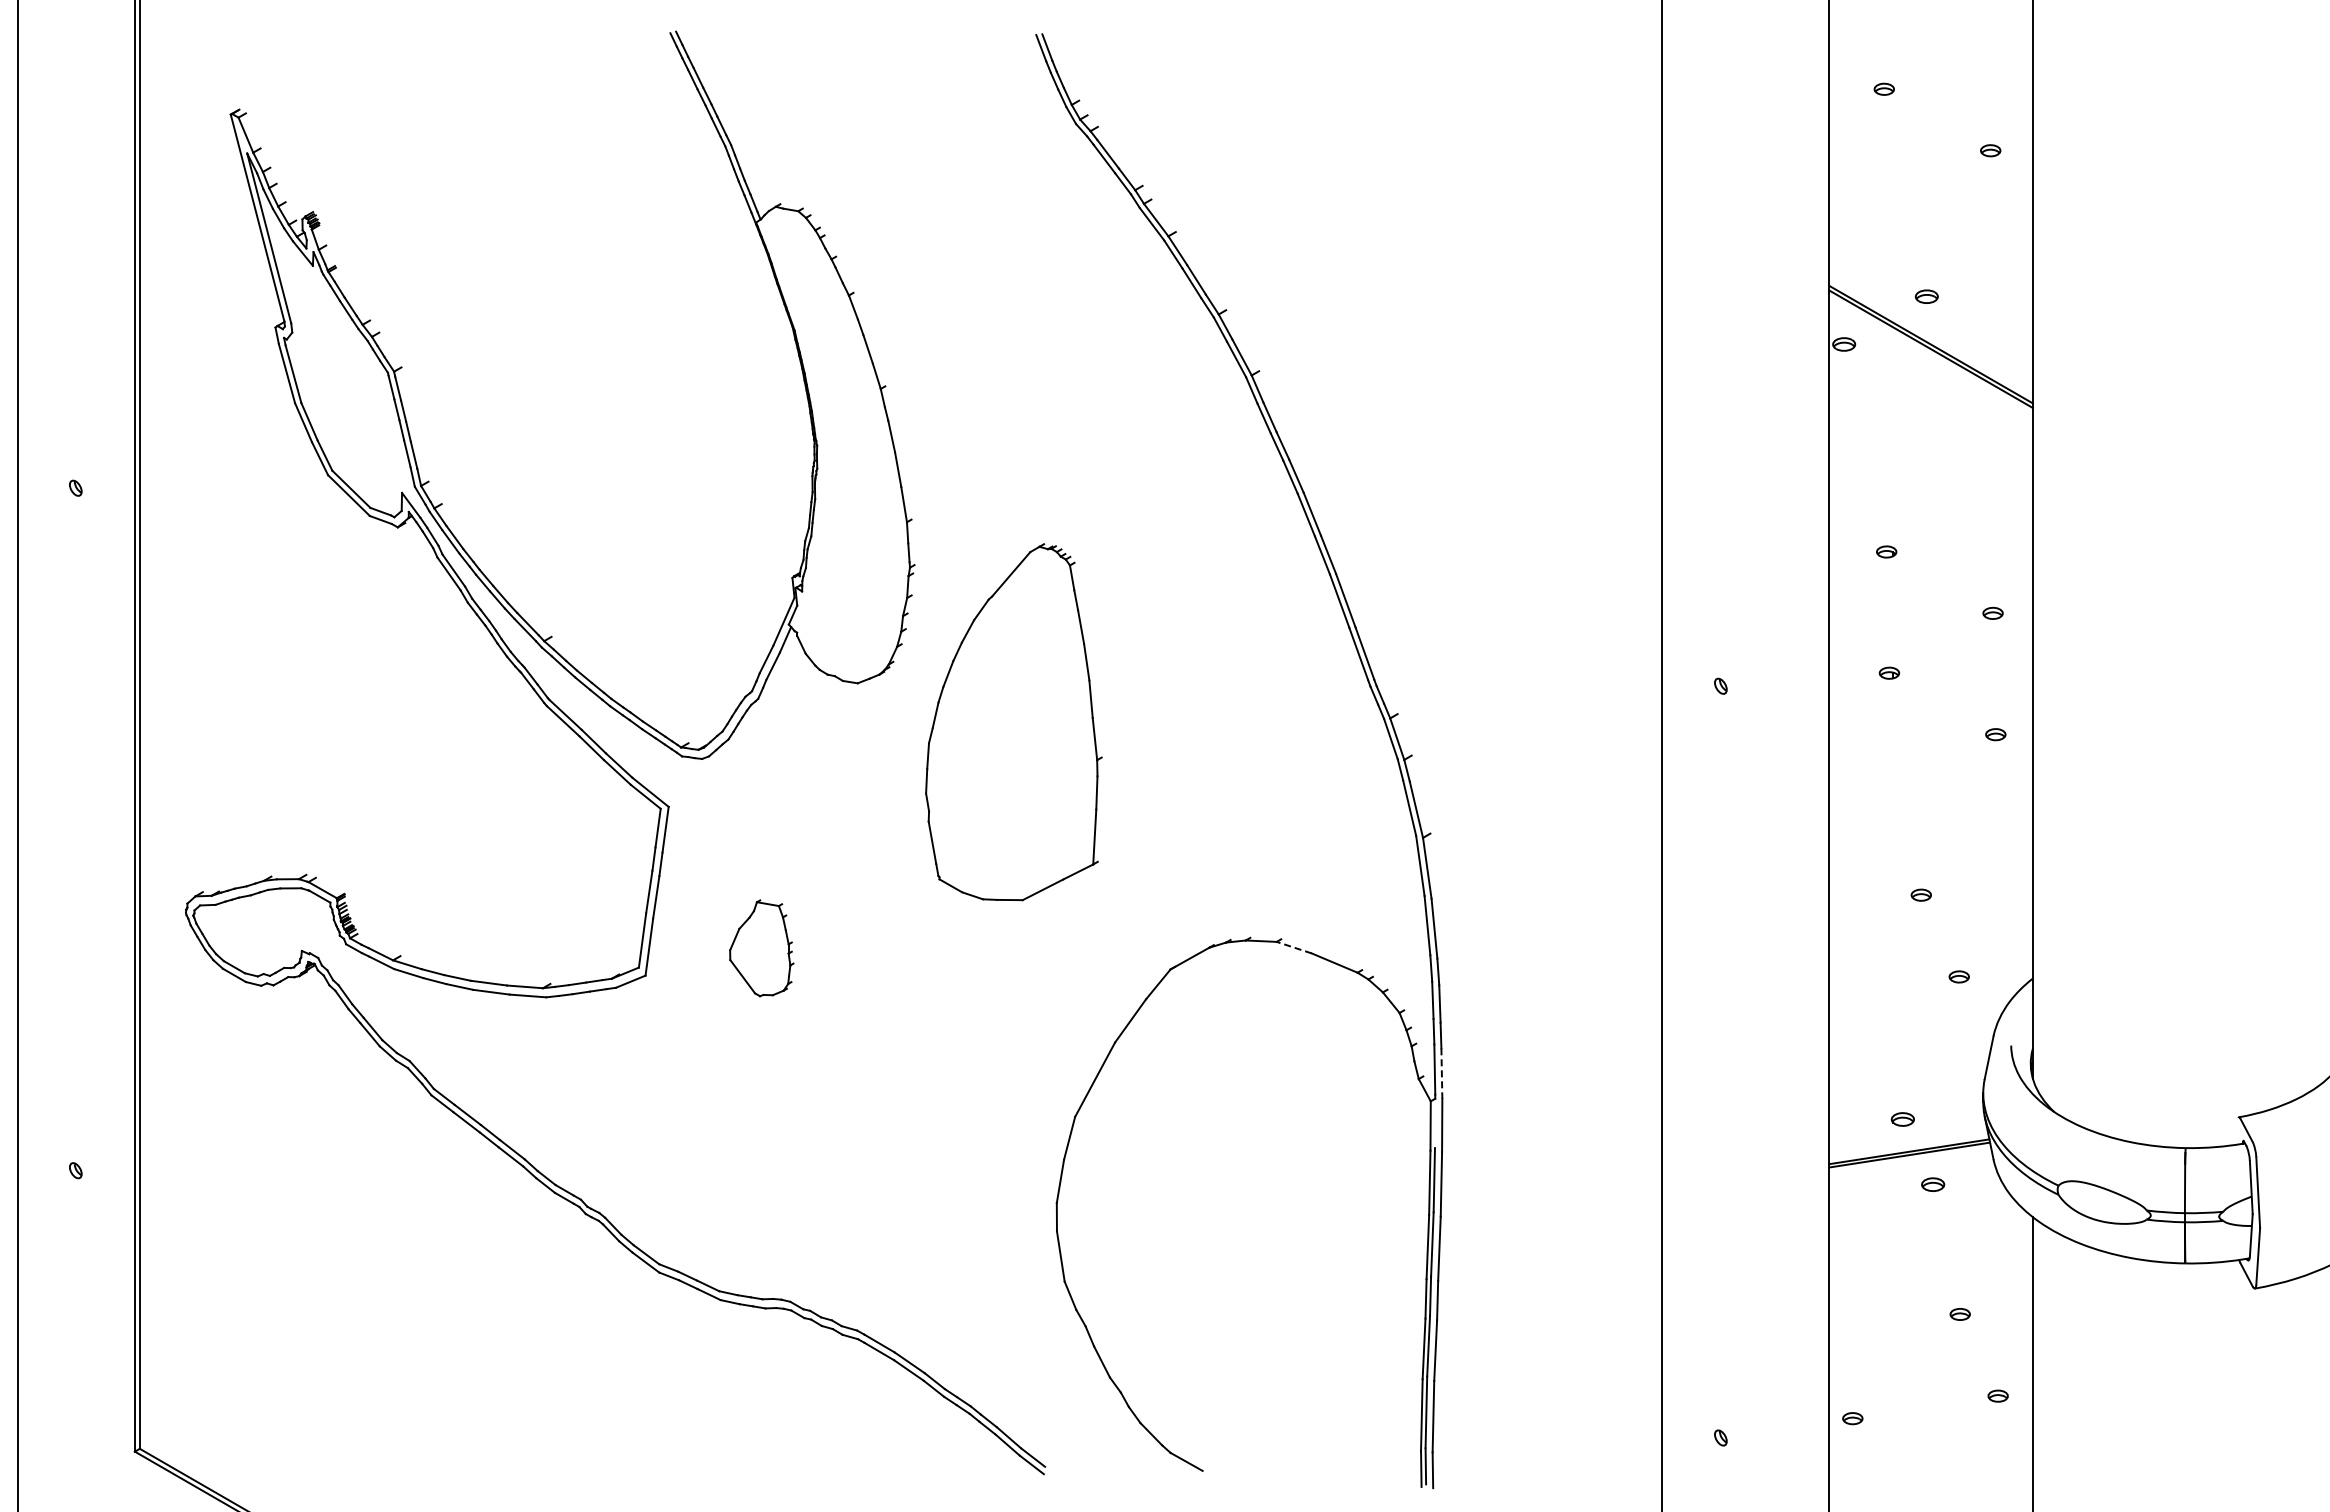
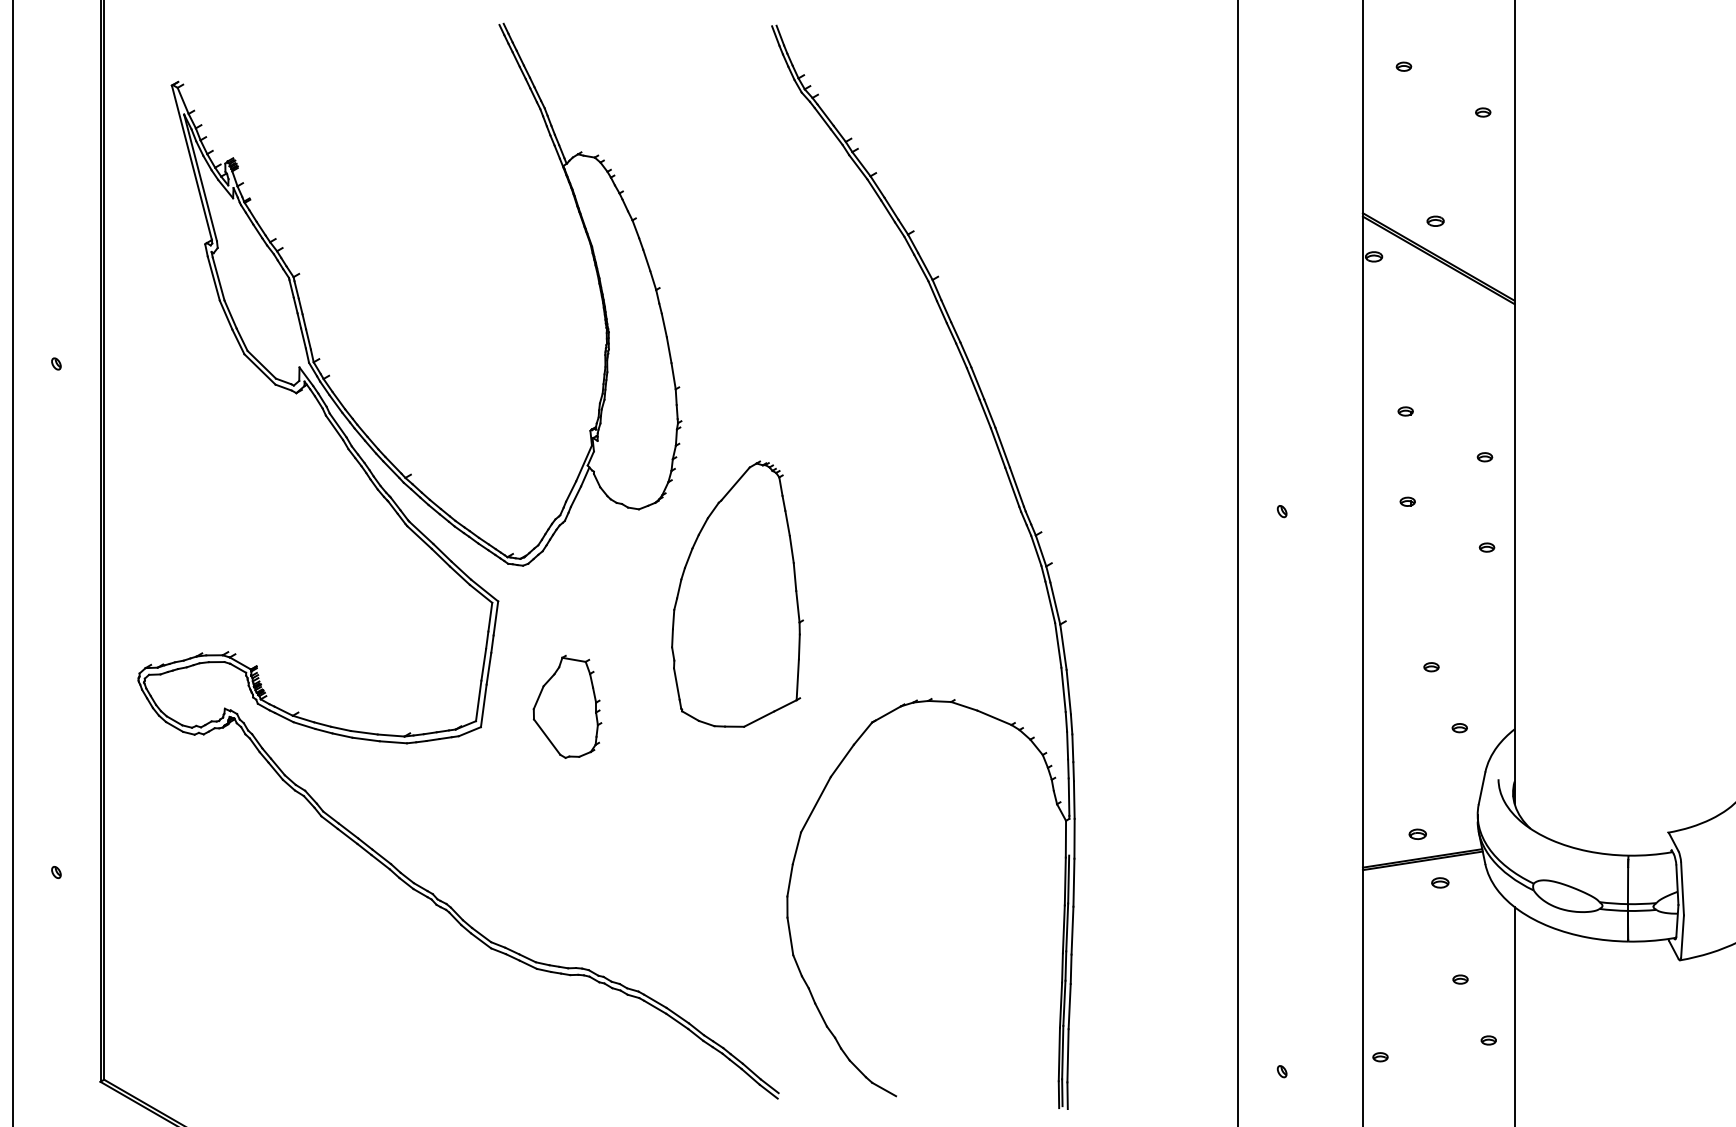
part: (1013, 722) -> (737, 594), moved
part: (761, 947) -> (567, 706), size x1.43
line: (1293, 947) -> (963, 706), dashed -> solid
line: (1441, 1074) -> (1074, 800), dashed -> solid

